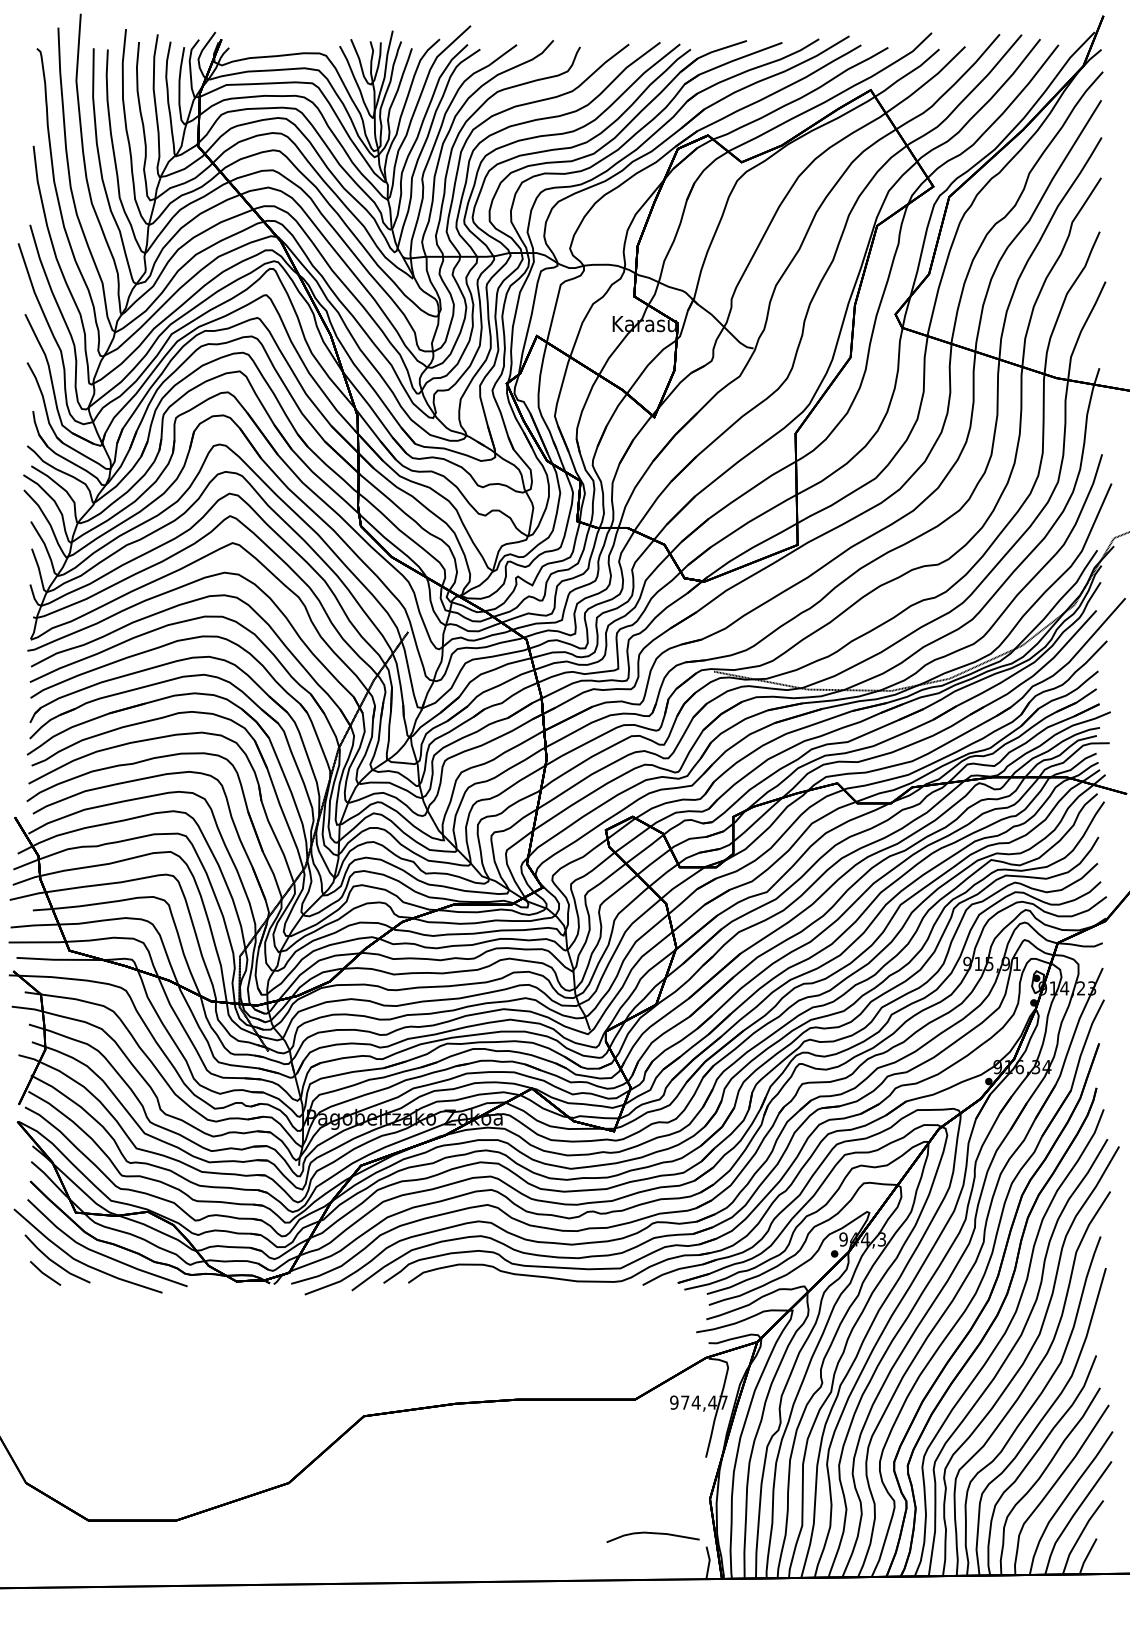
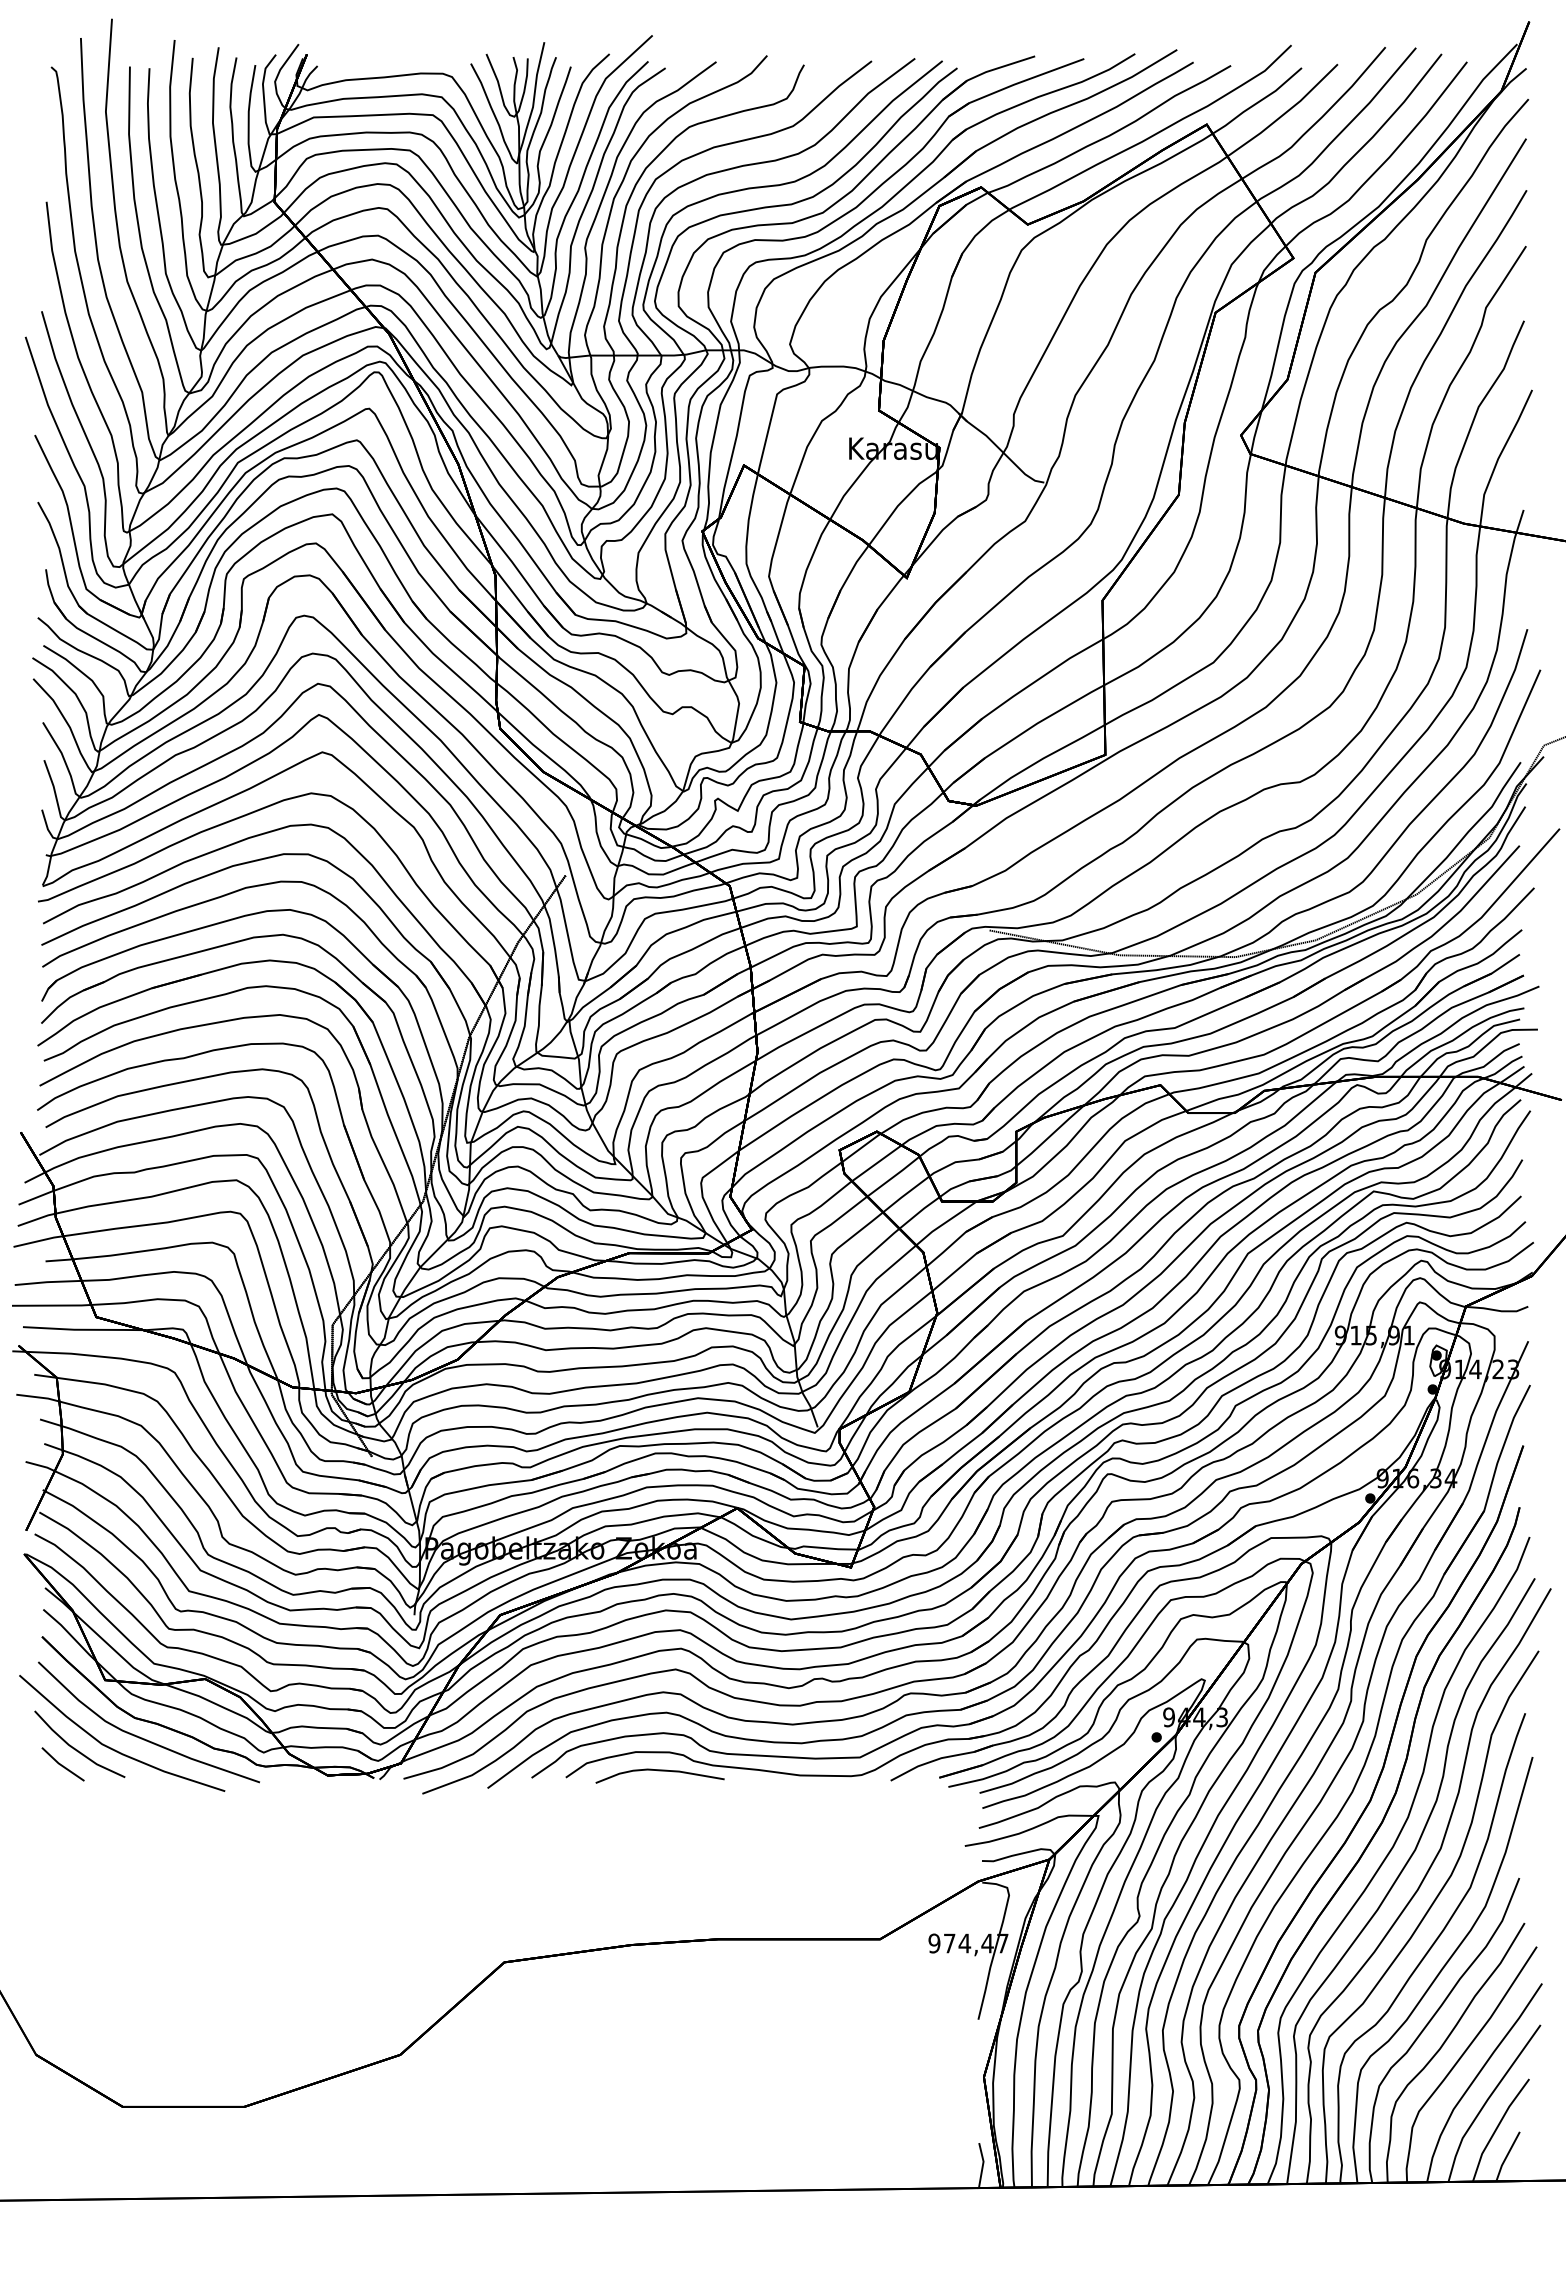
curve: (652, 1533) -> (659, 1771), moved

